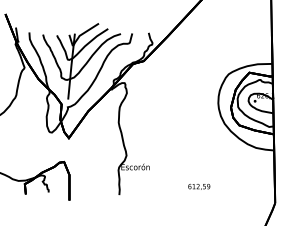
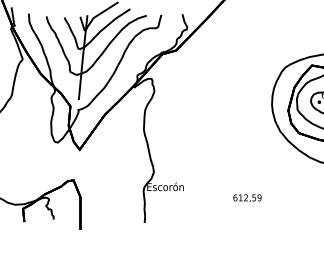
text: (199, 186) -> (247, 197), moved

